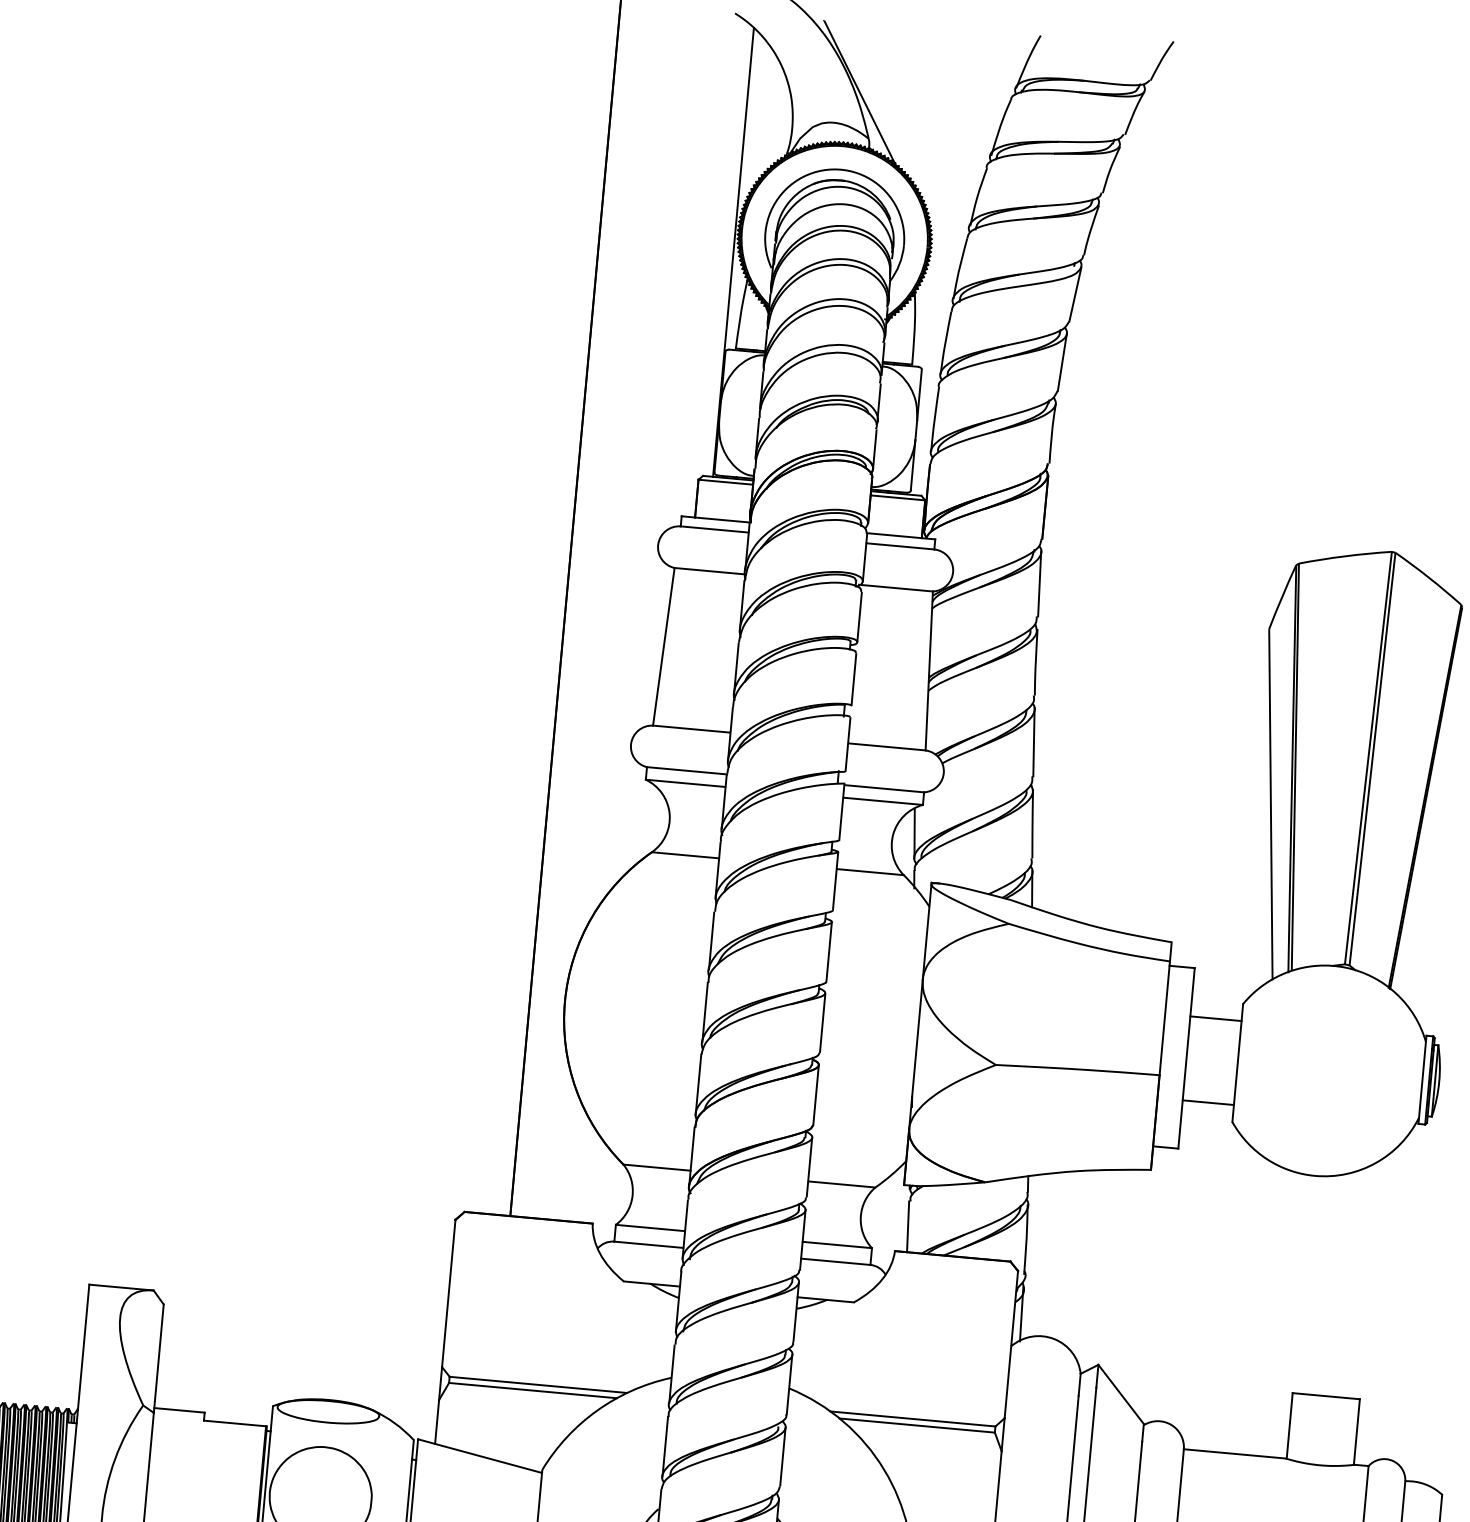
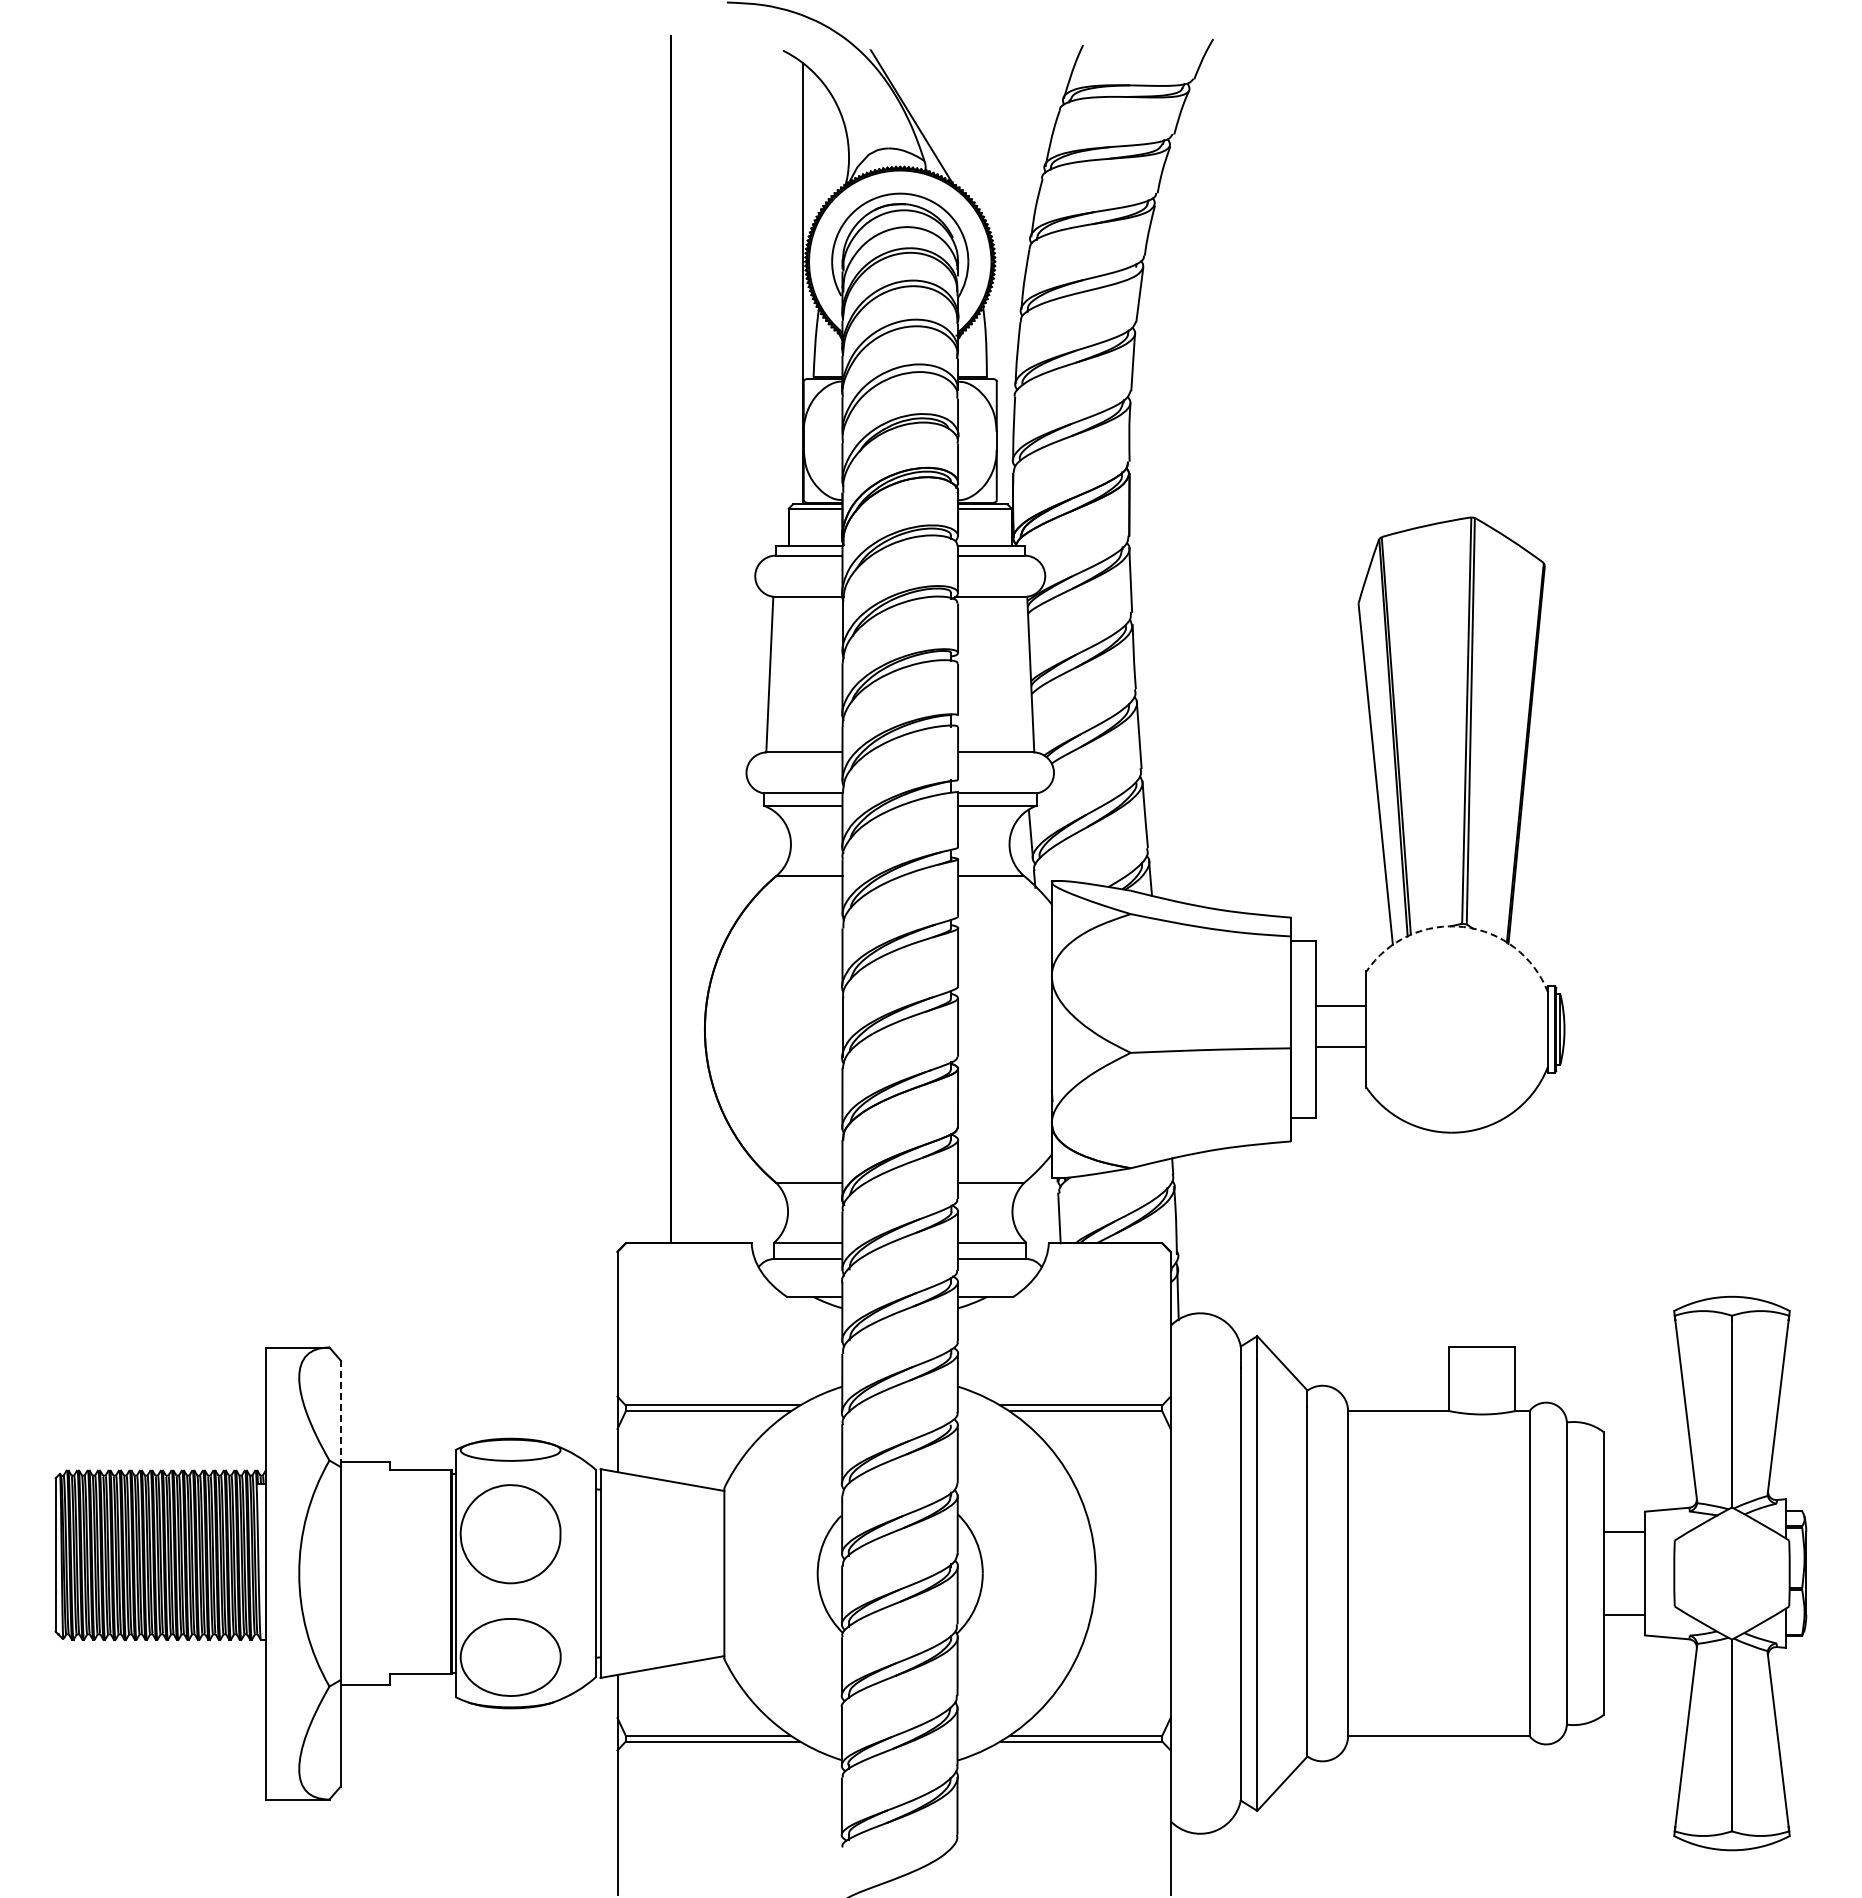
arc: (1345, 968) -> (1463, 927), solid -> dashed
line: (1216, 1019) -> (1341, 1047), moved
line: (1208, 1102) -> (1341, 1005), moved
line: (158, 1359) -> (340, 1414), solid -> dashed

